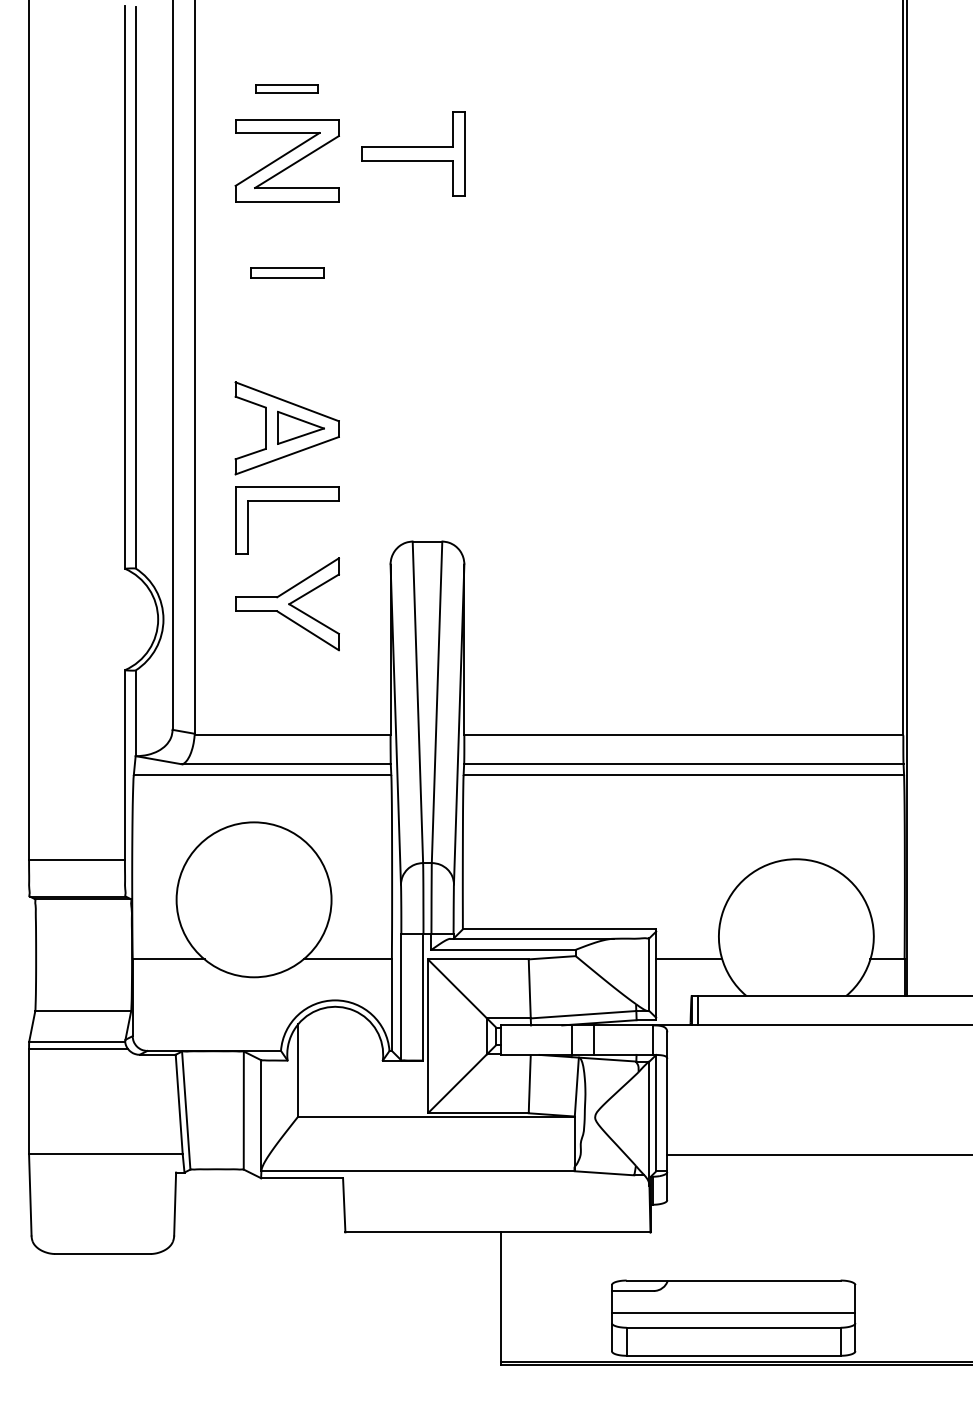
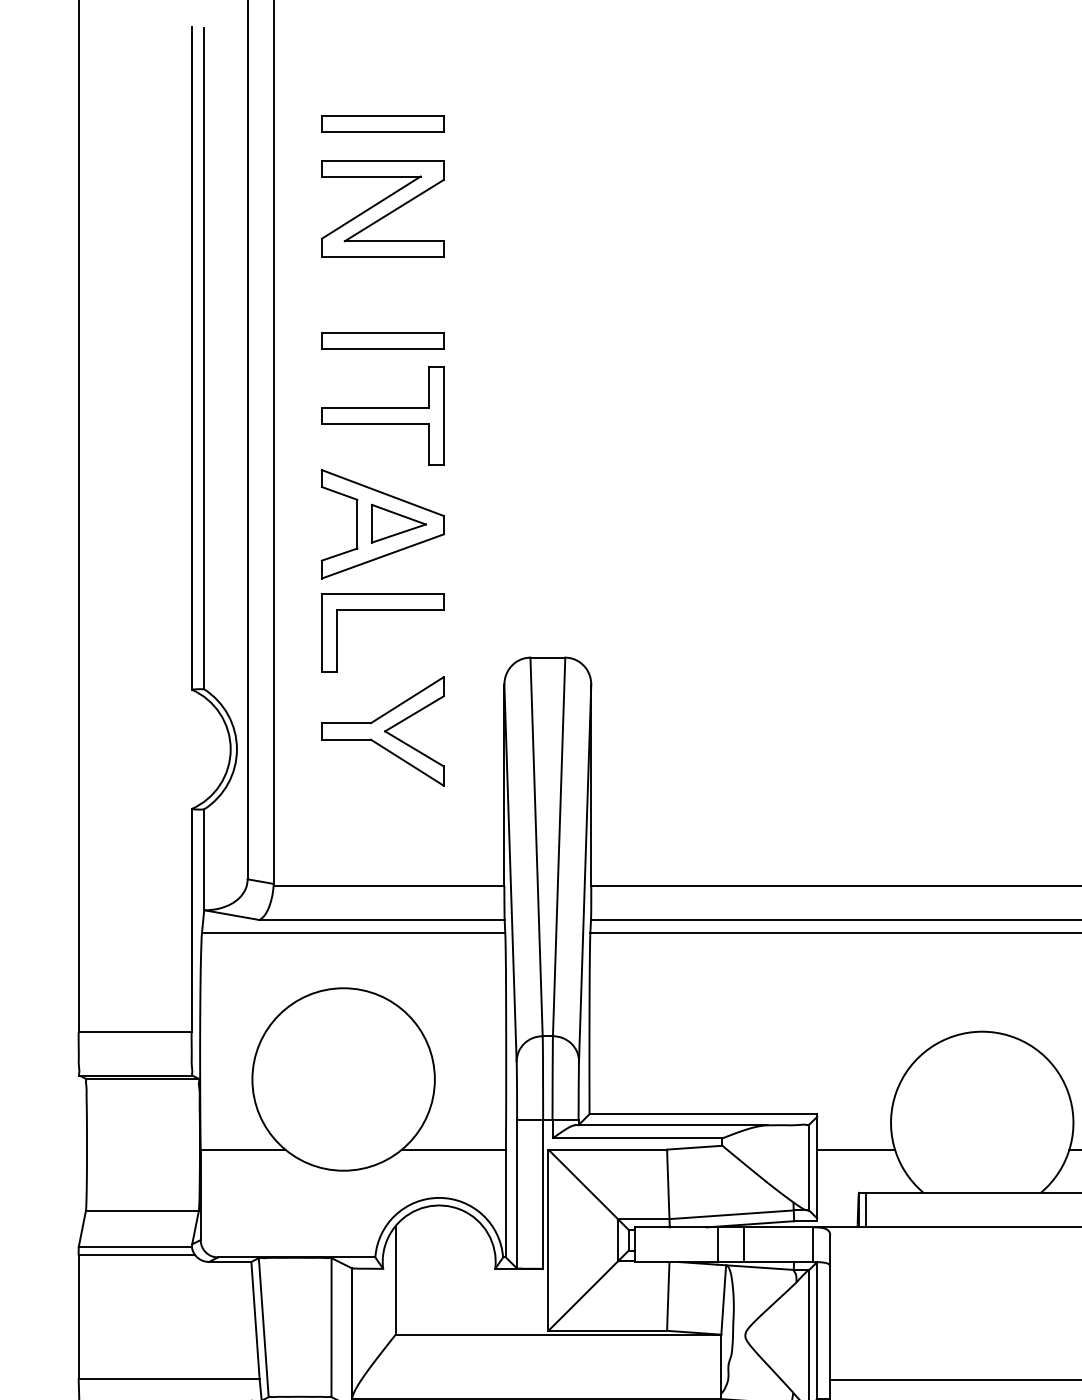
part: (287, 88) -> (383, 124), size x1.67
part: (413, 153) -> (383, 414), moved
part: (287, 272) -> (383, 340), size x1.43

